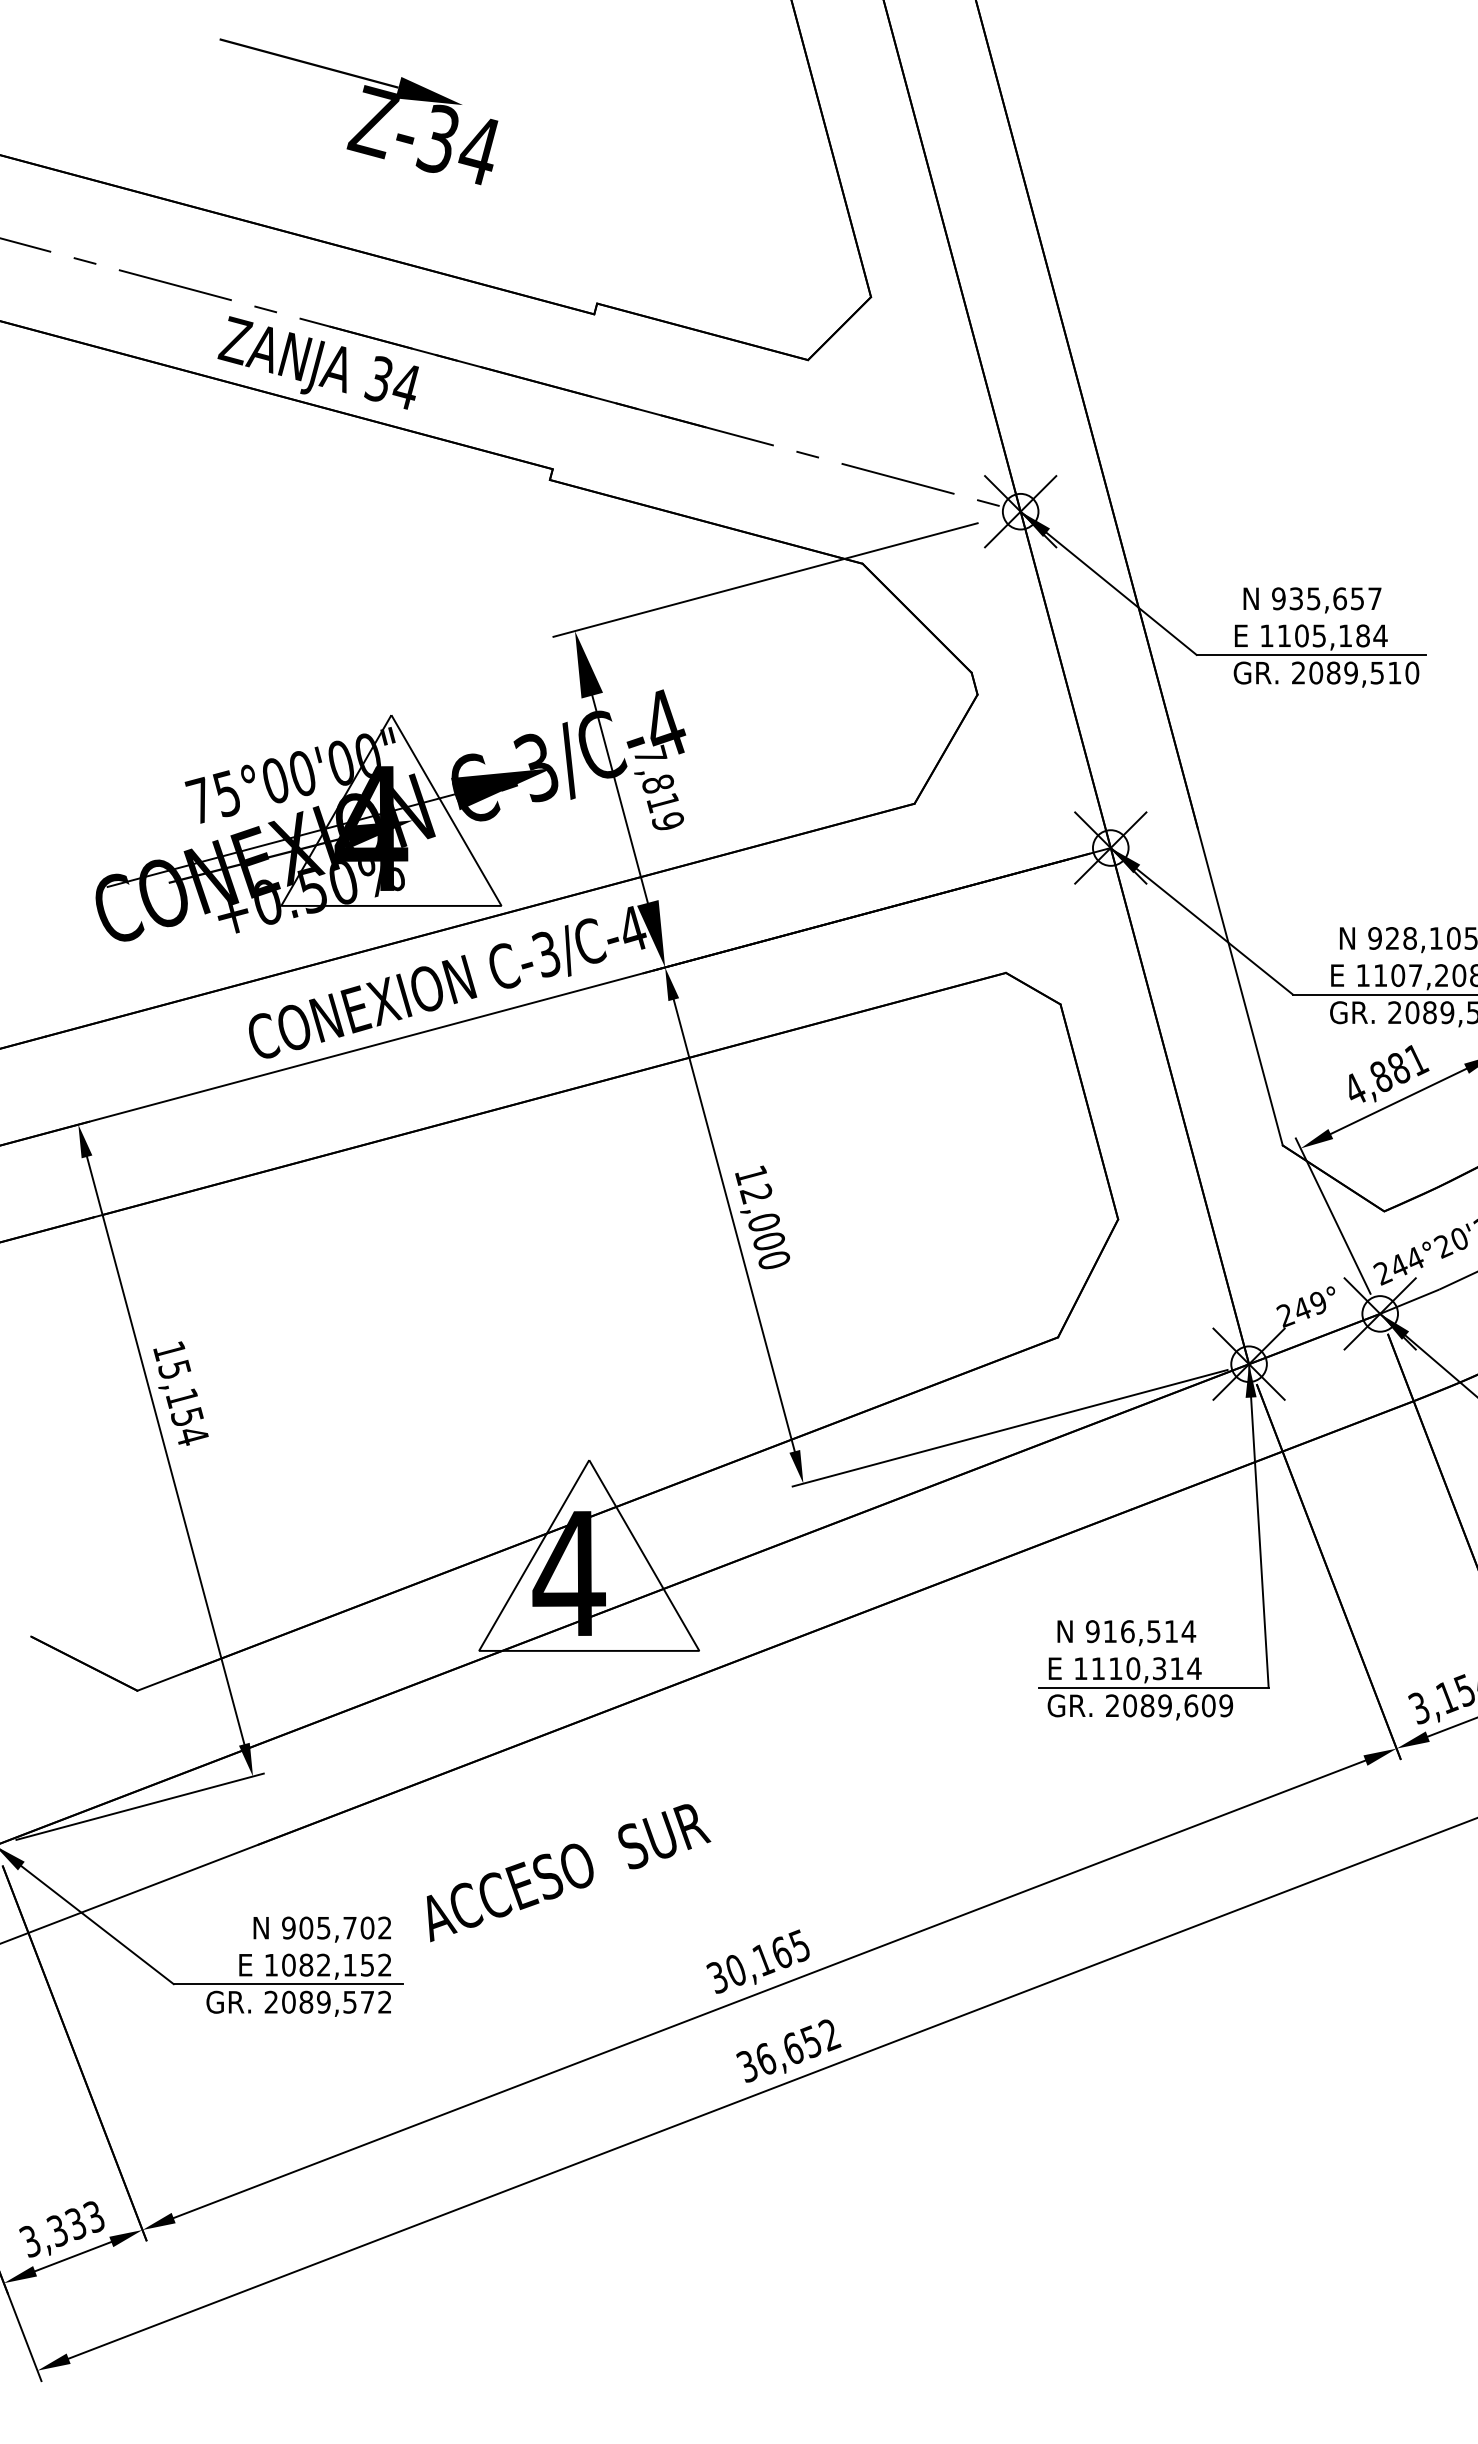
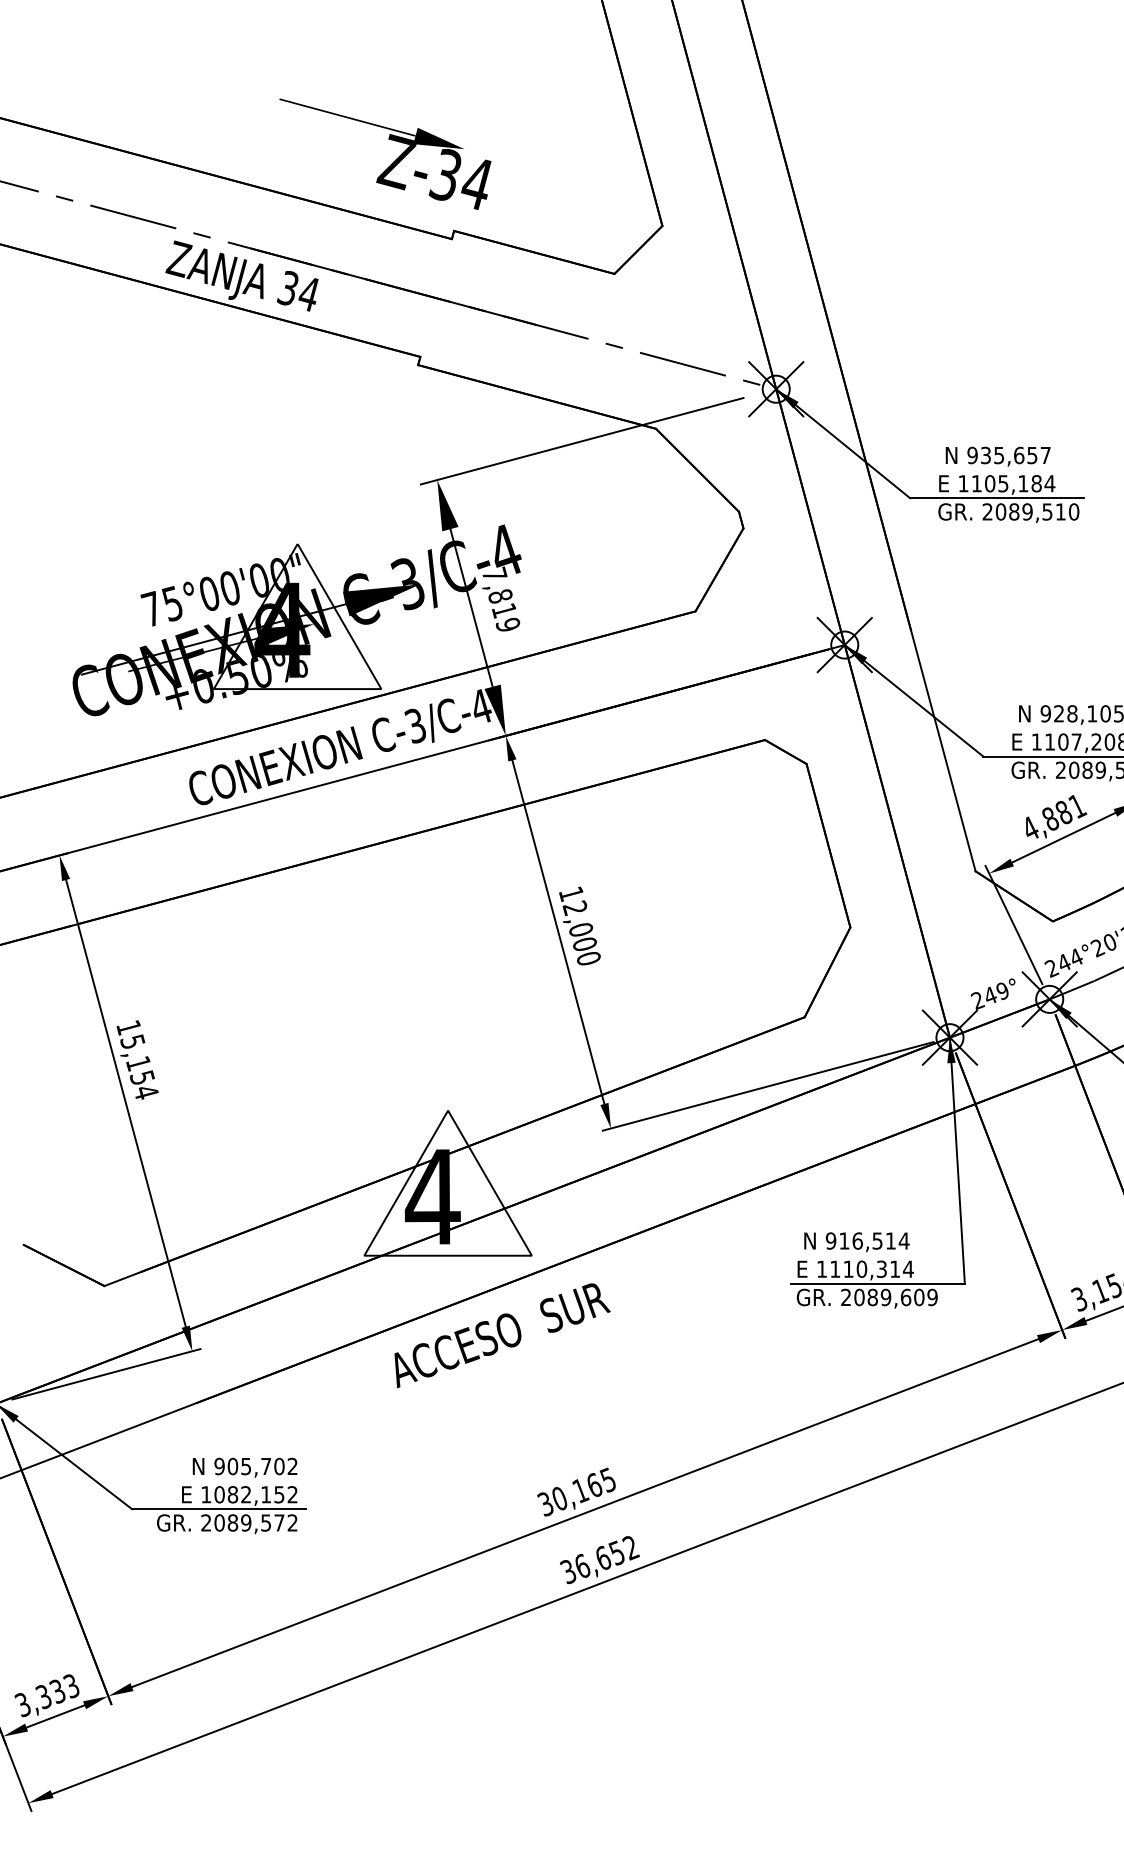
text: (358, 111) -> (385, 154), moved
text: (568, 1873) -> (502, 1336), moved

